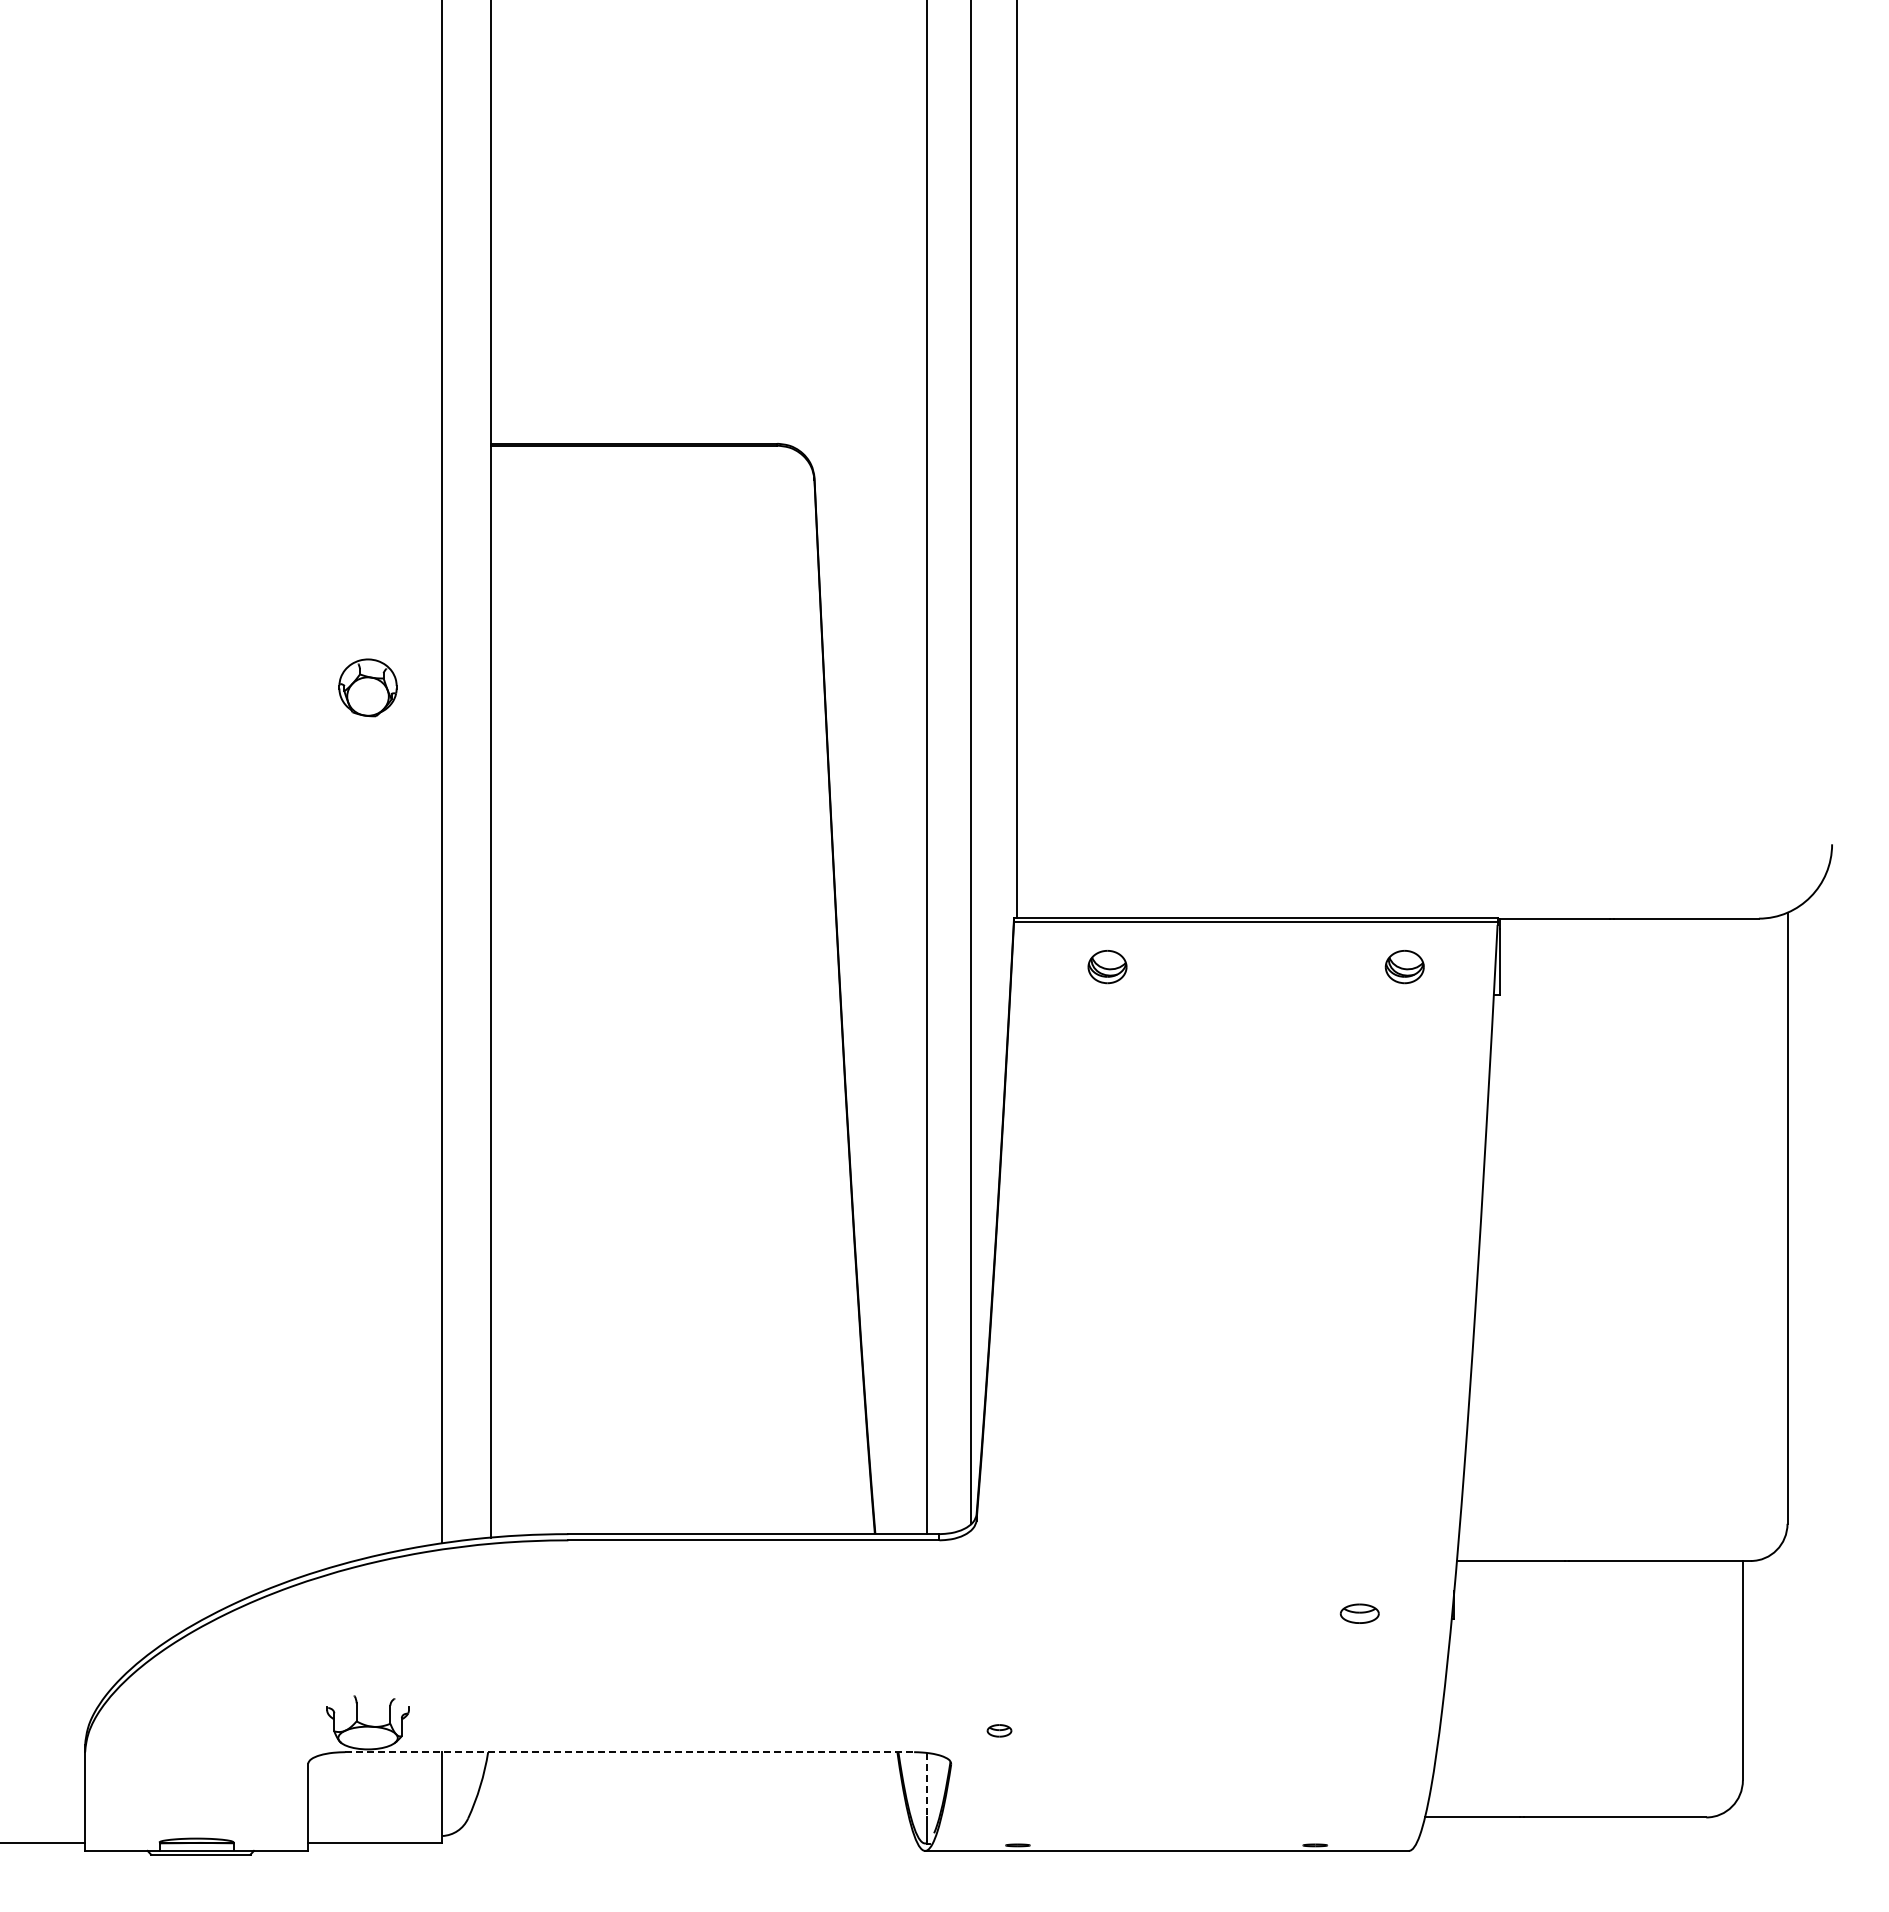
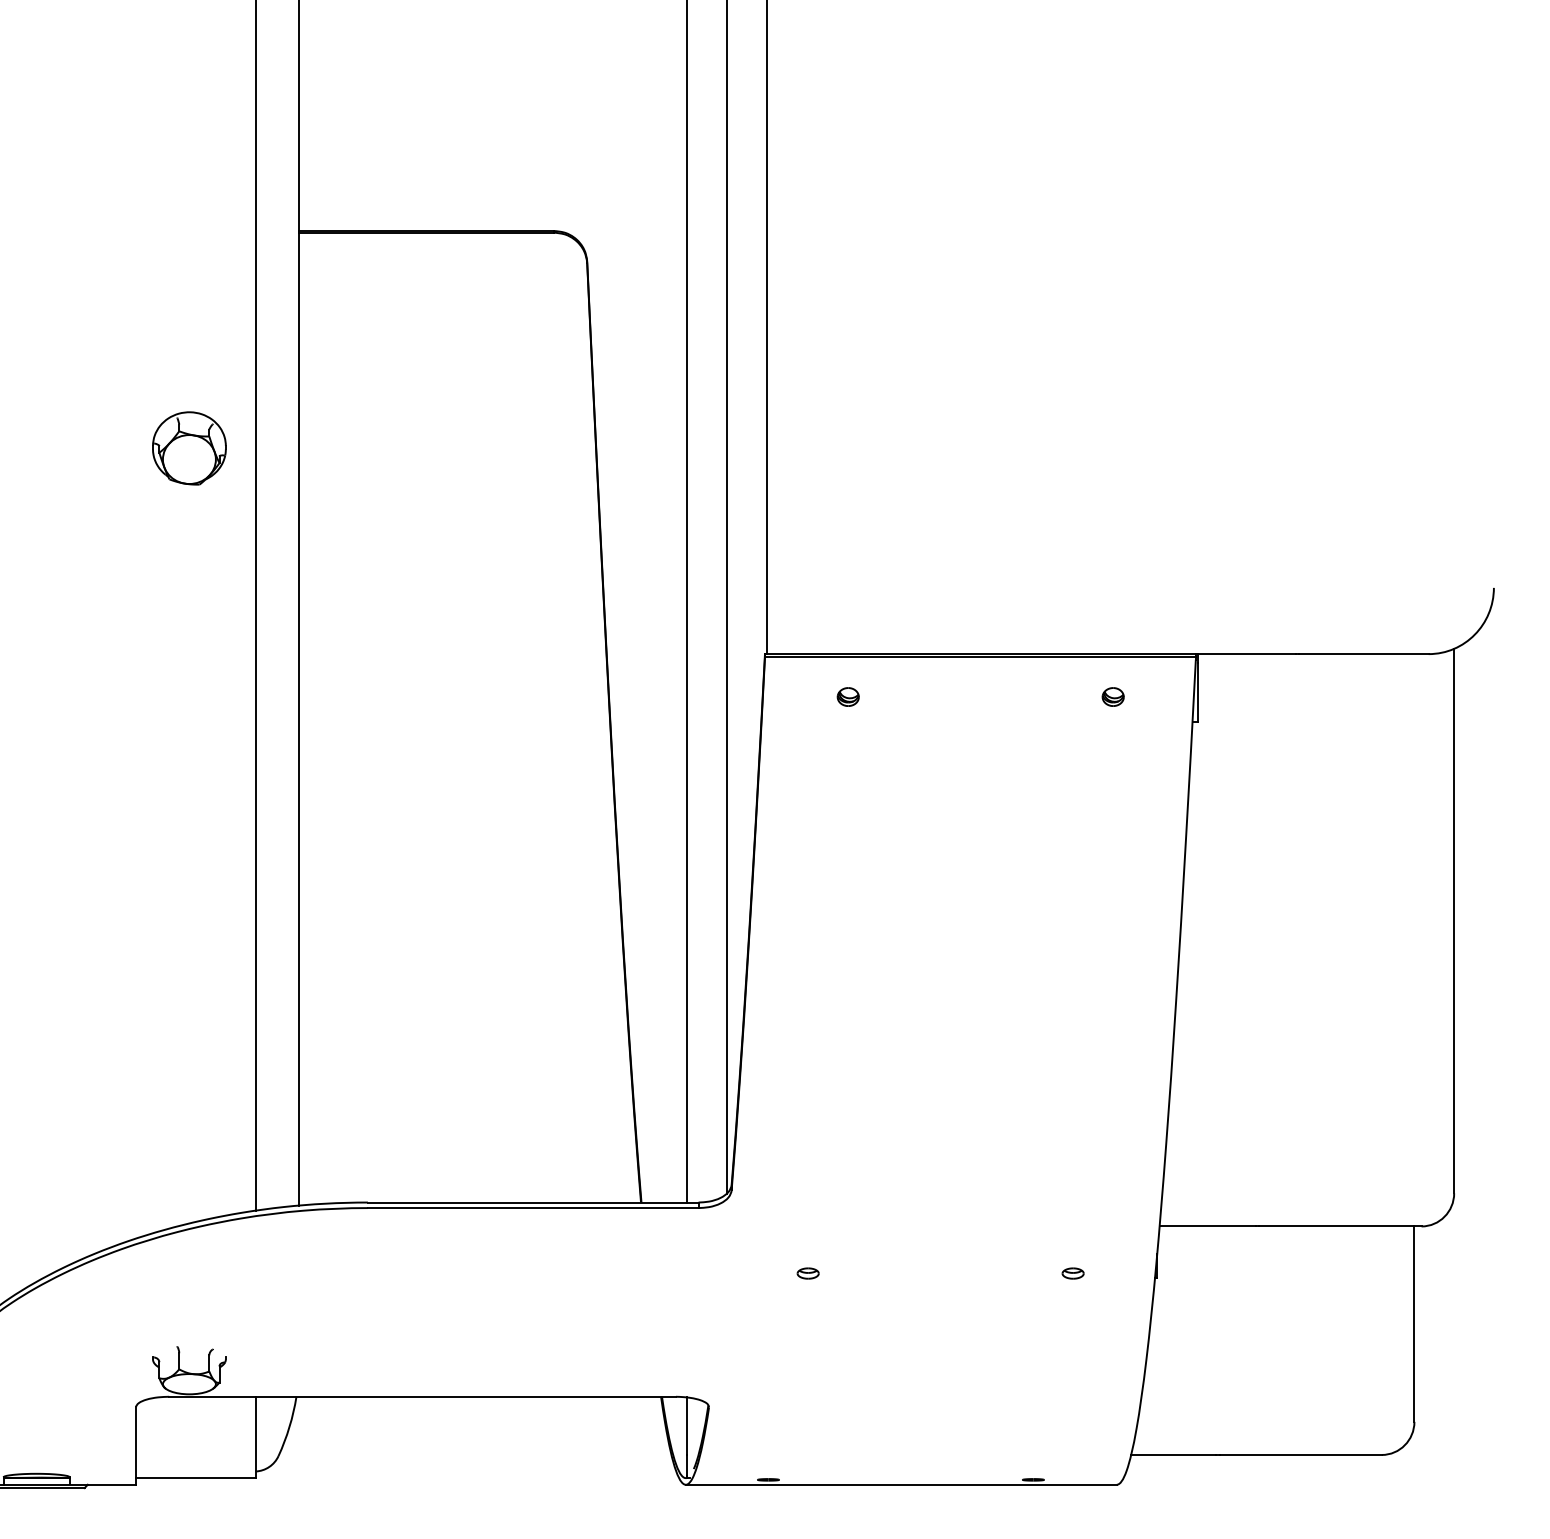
part: (367, 687) -> (188, 448), size x1.43
part: (1107, 966) -> (848, 696), size x0.62
part: (1404, 966) -> (1112, 696), size x0.62
part: (1359, 1613) -> (1072, 1273), size x0.62
part: (999, 1730) -> (808, 1273), moved
line: (630, 1752) -> (423, 1397), dashed -> solid
line: (926, 1785) -> (687, 1426), dashed -> solid

